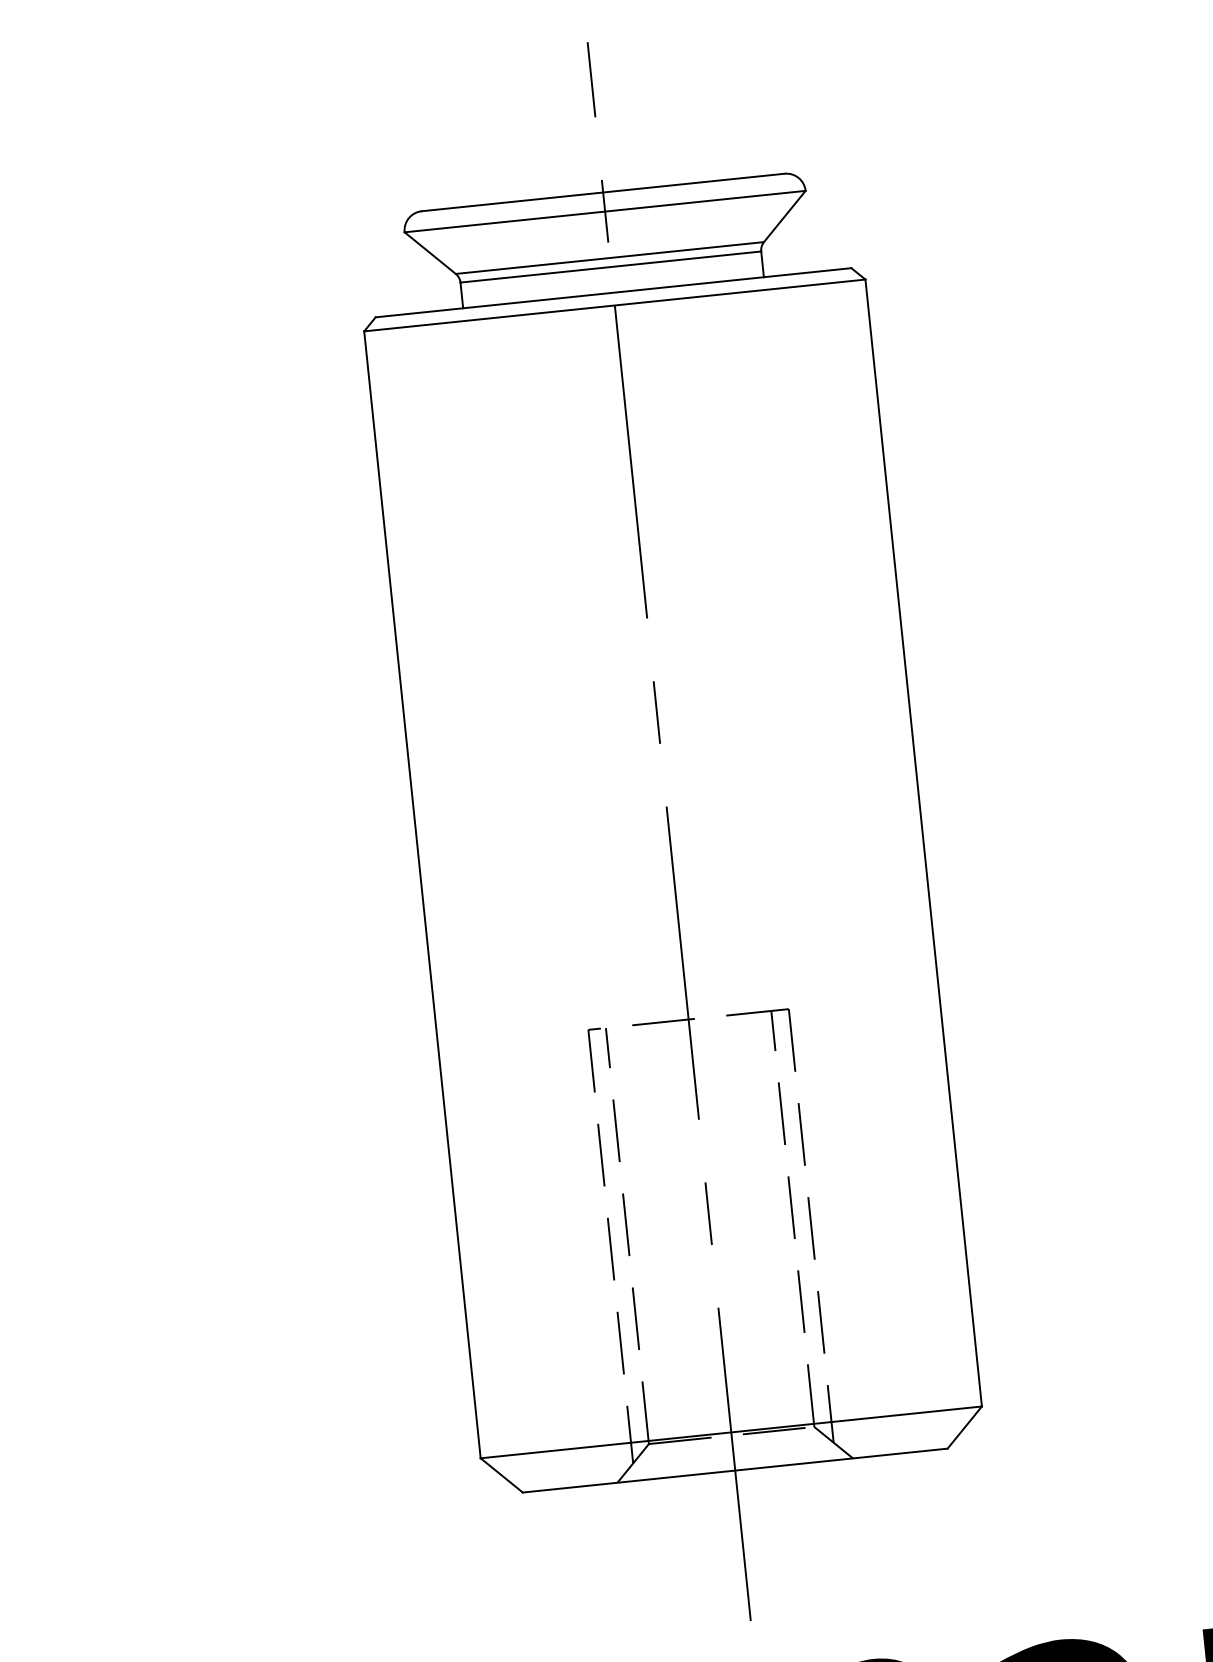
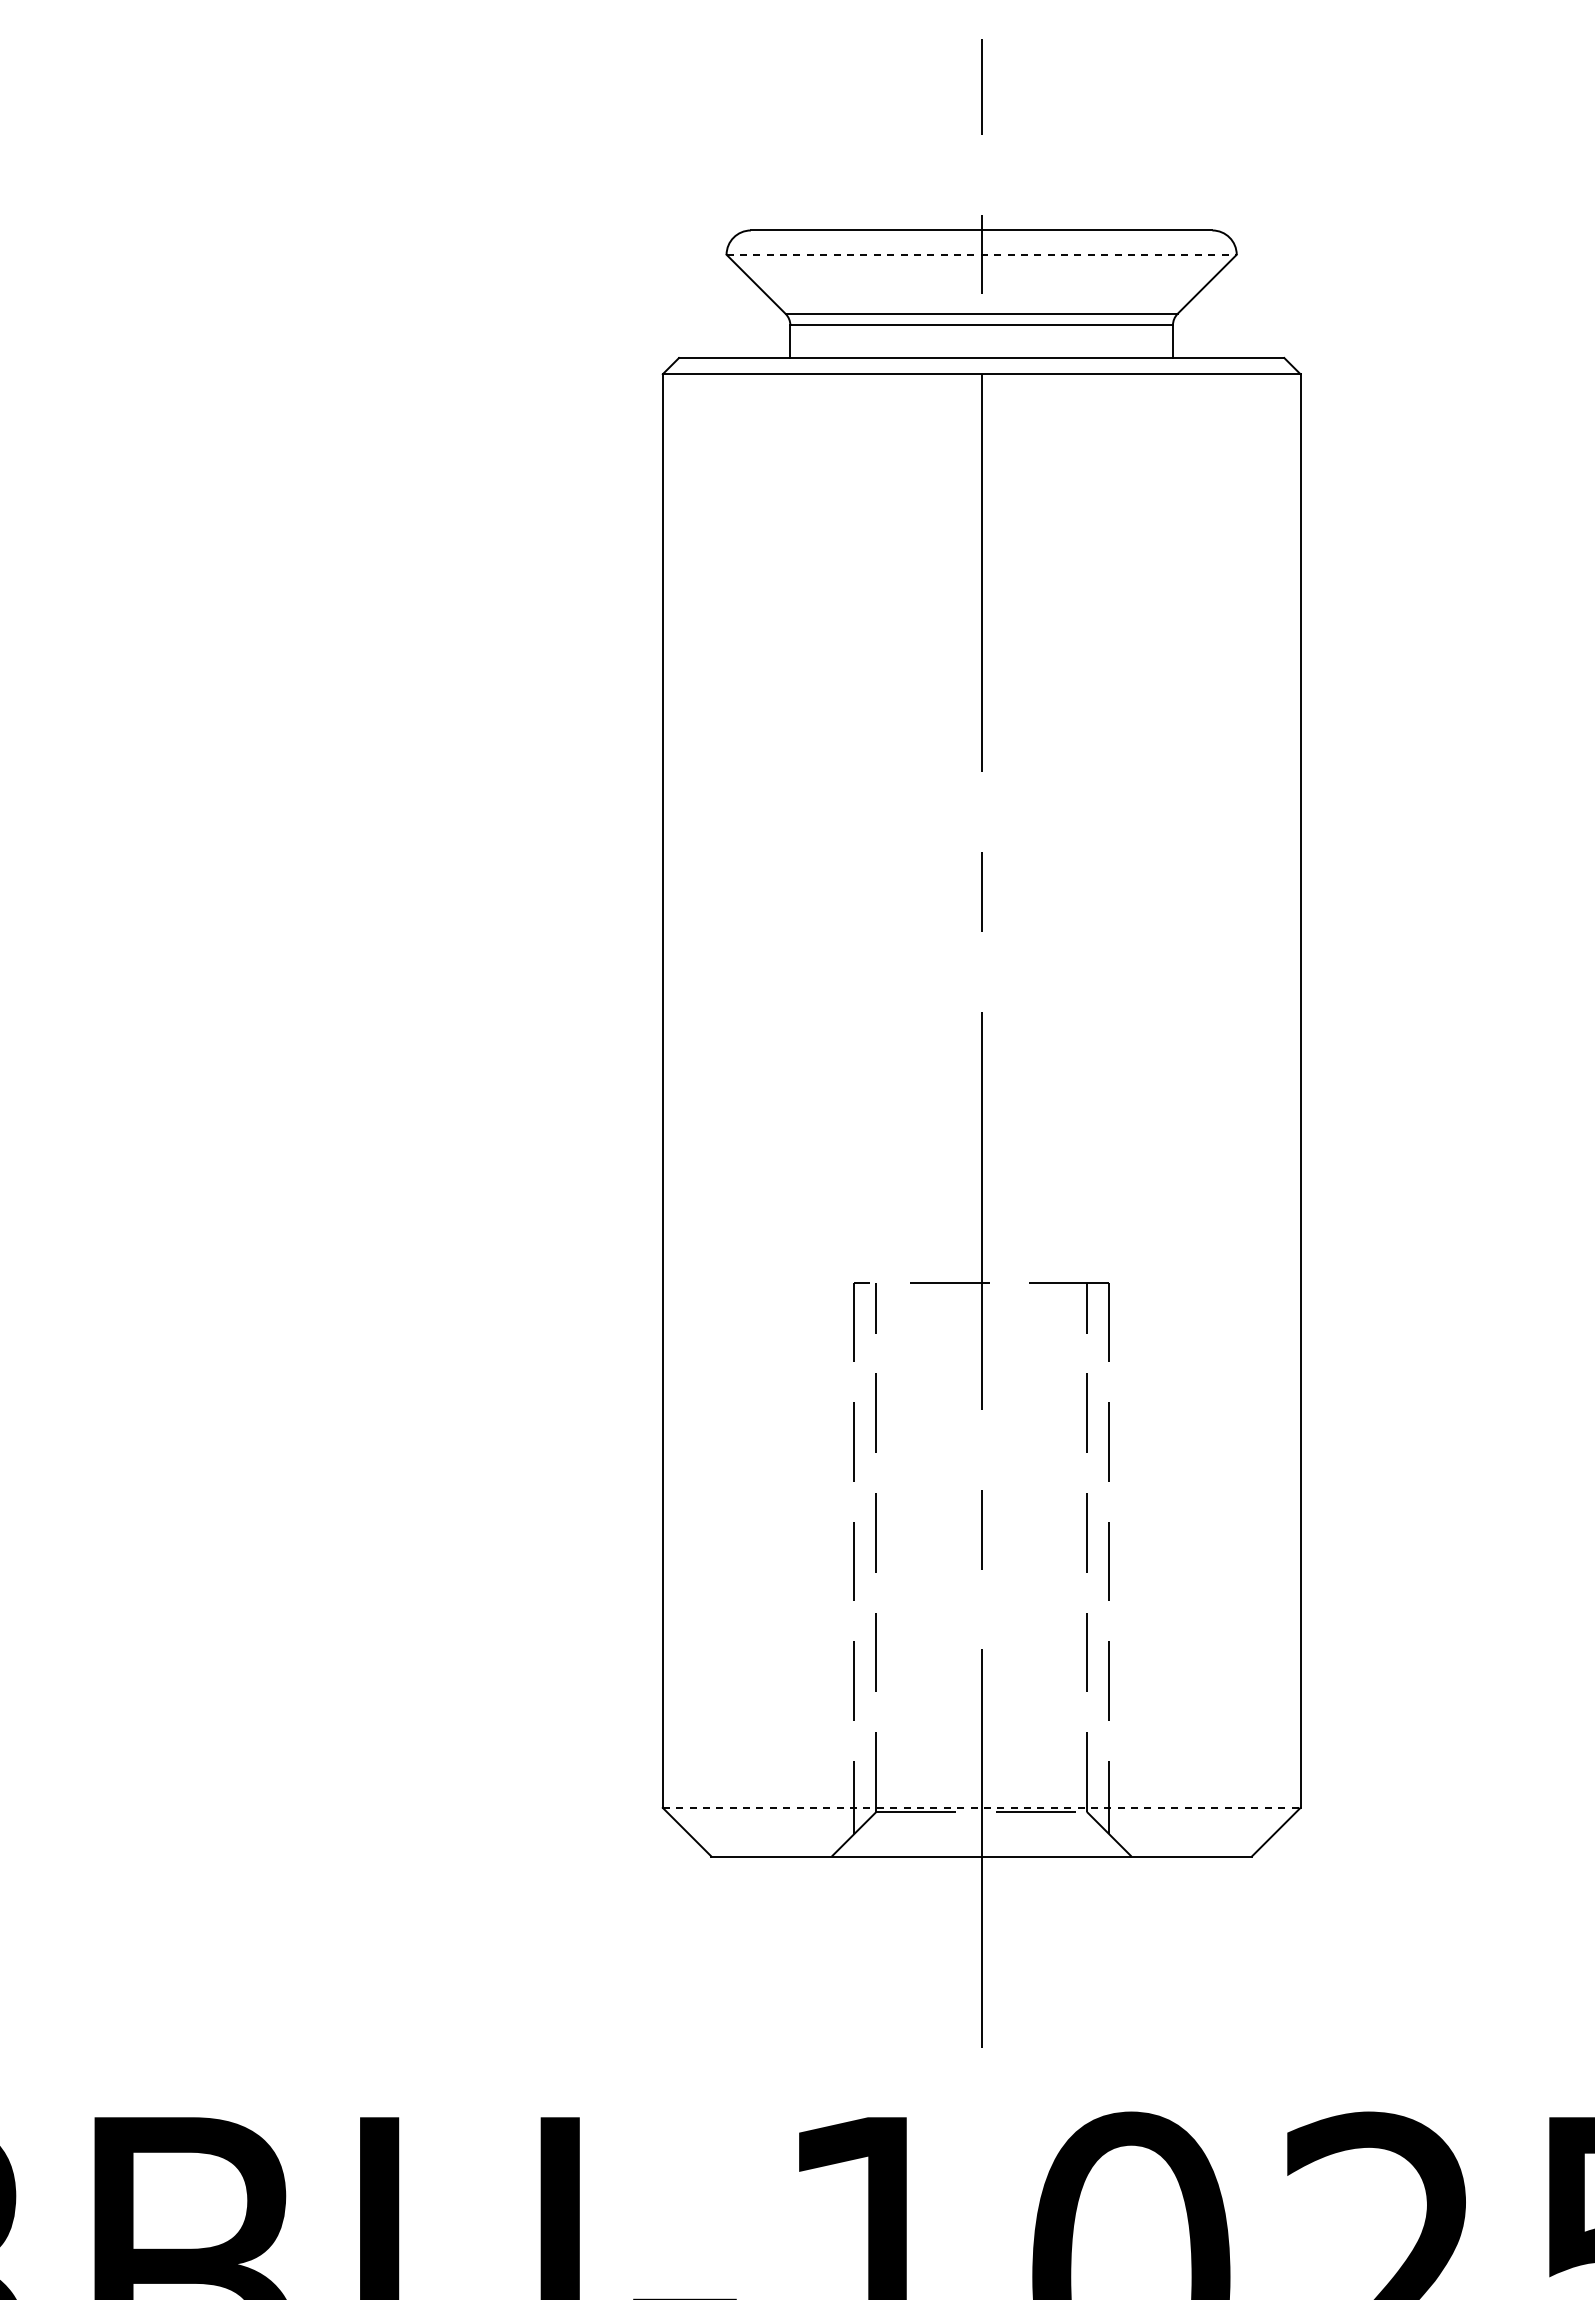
line: (605, 211) -> (982, 254), solid -> dashed
line: (731, 1432) -> (981, 1807), solid -> dashed

